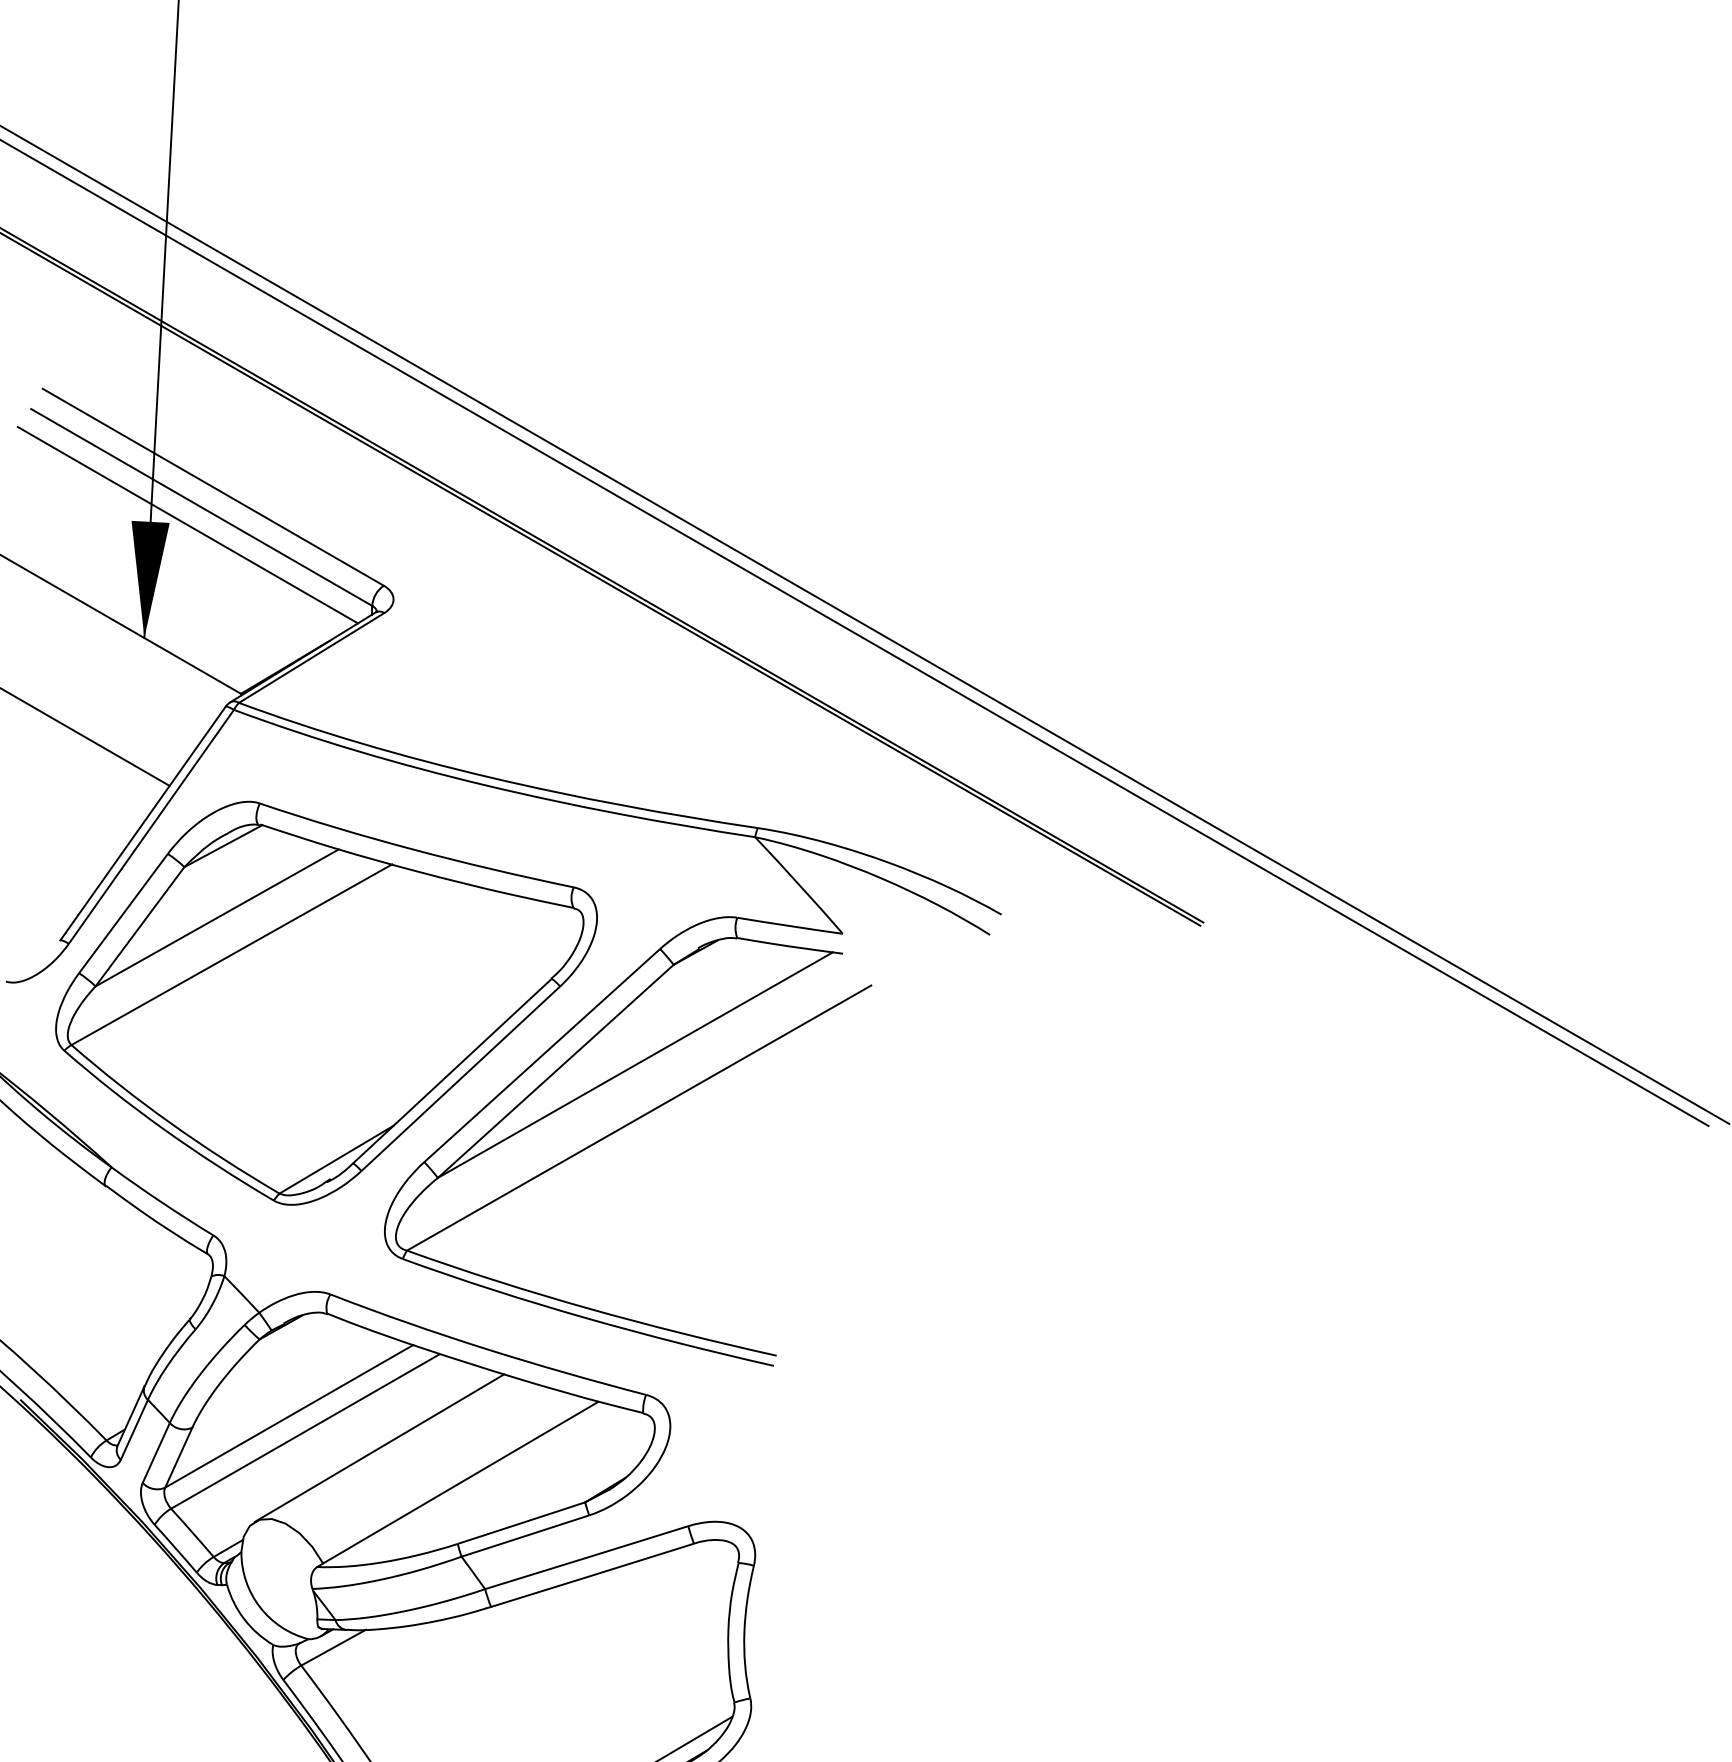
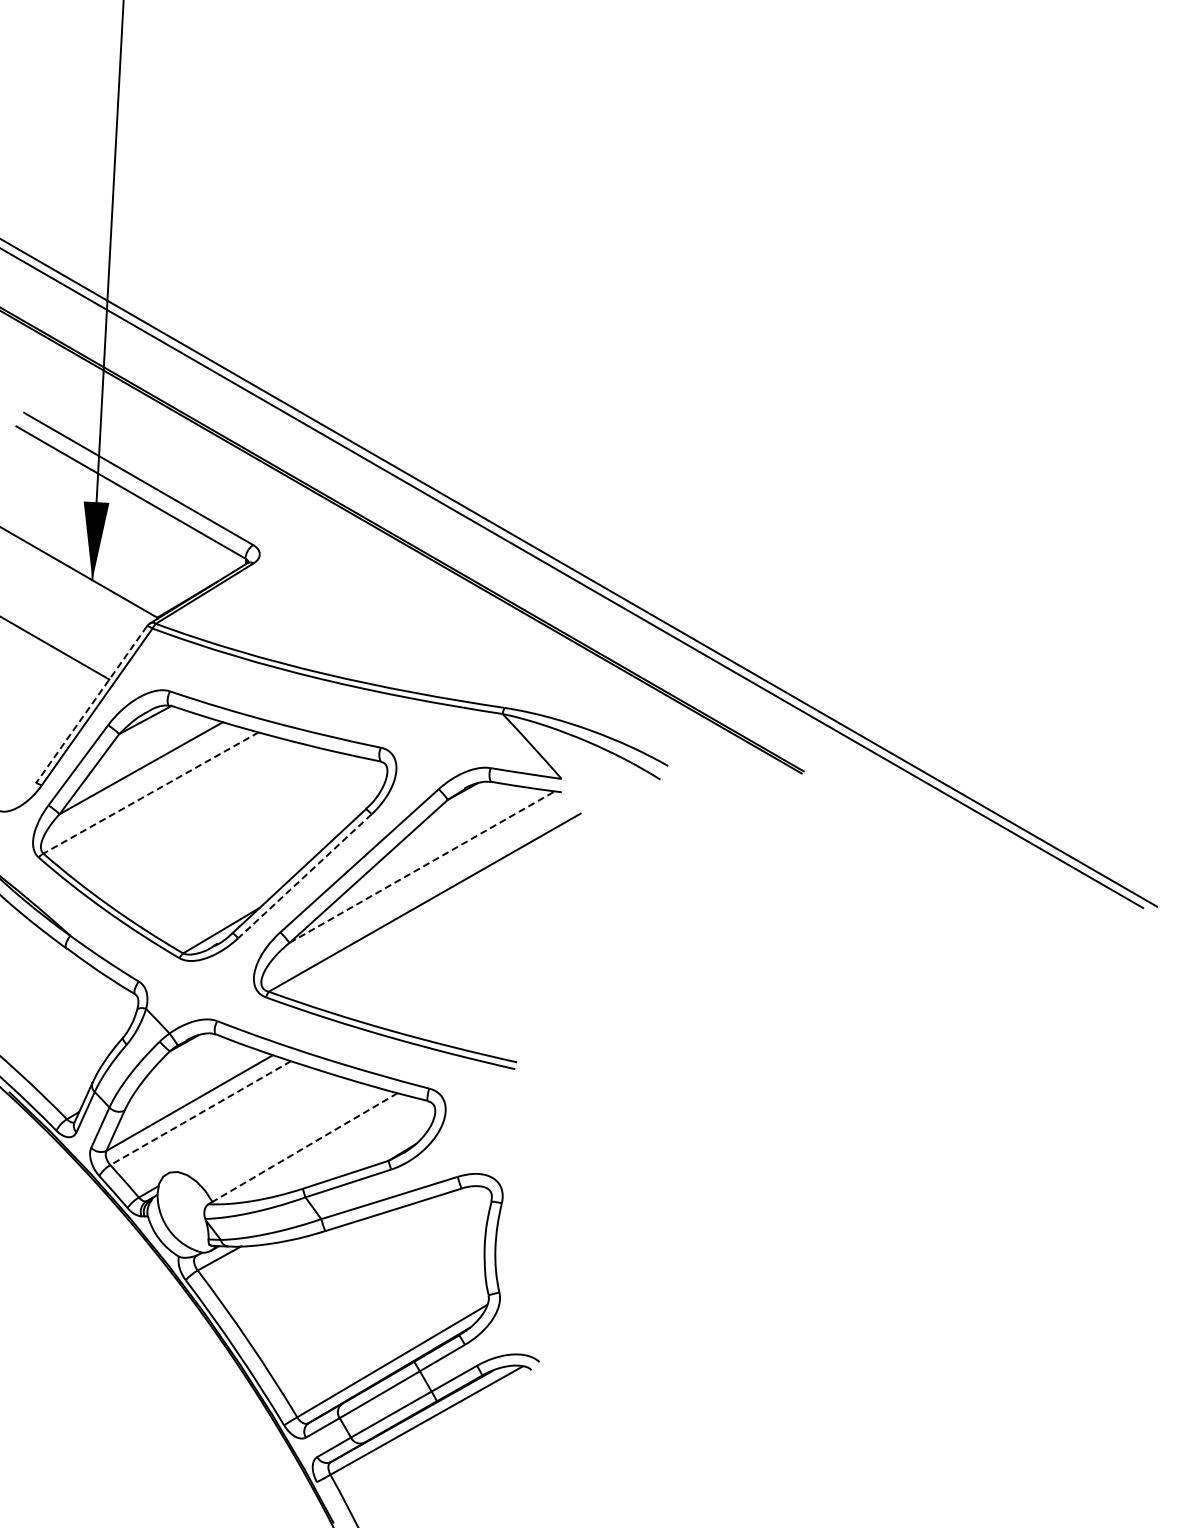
line: (187, 525) -> (121, 504), removed
line: (143, 824) -> (91, 705), solid -> dashed
line: (232, 954) -> (151, 792), solid -> dashed
line: (635, 1065) -> (422, 867), solid -> dashed
line: (461, 1079) -> (305, 876), solid -> dashed
line: (303, 1431) -> (199, 1113), solid -> dashed
line: (379, 1446) -> (250, 1123), removed
line: (460, 1482) -> (304, 1147), solid -> dashed

